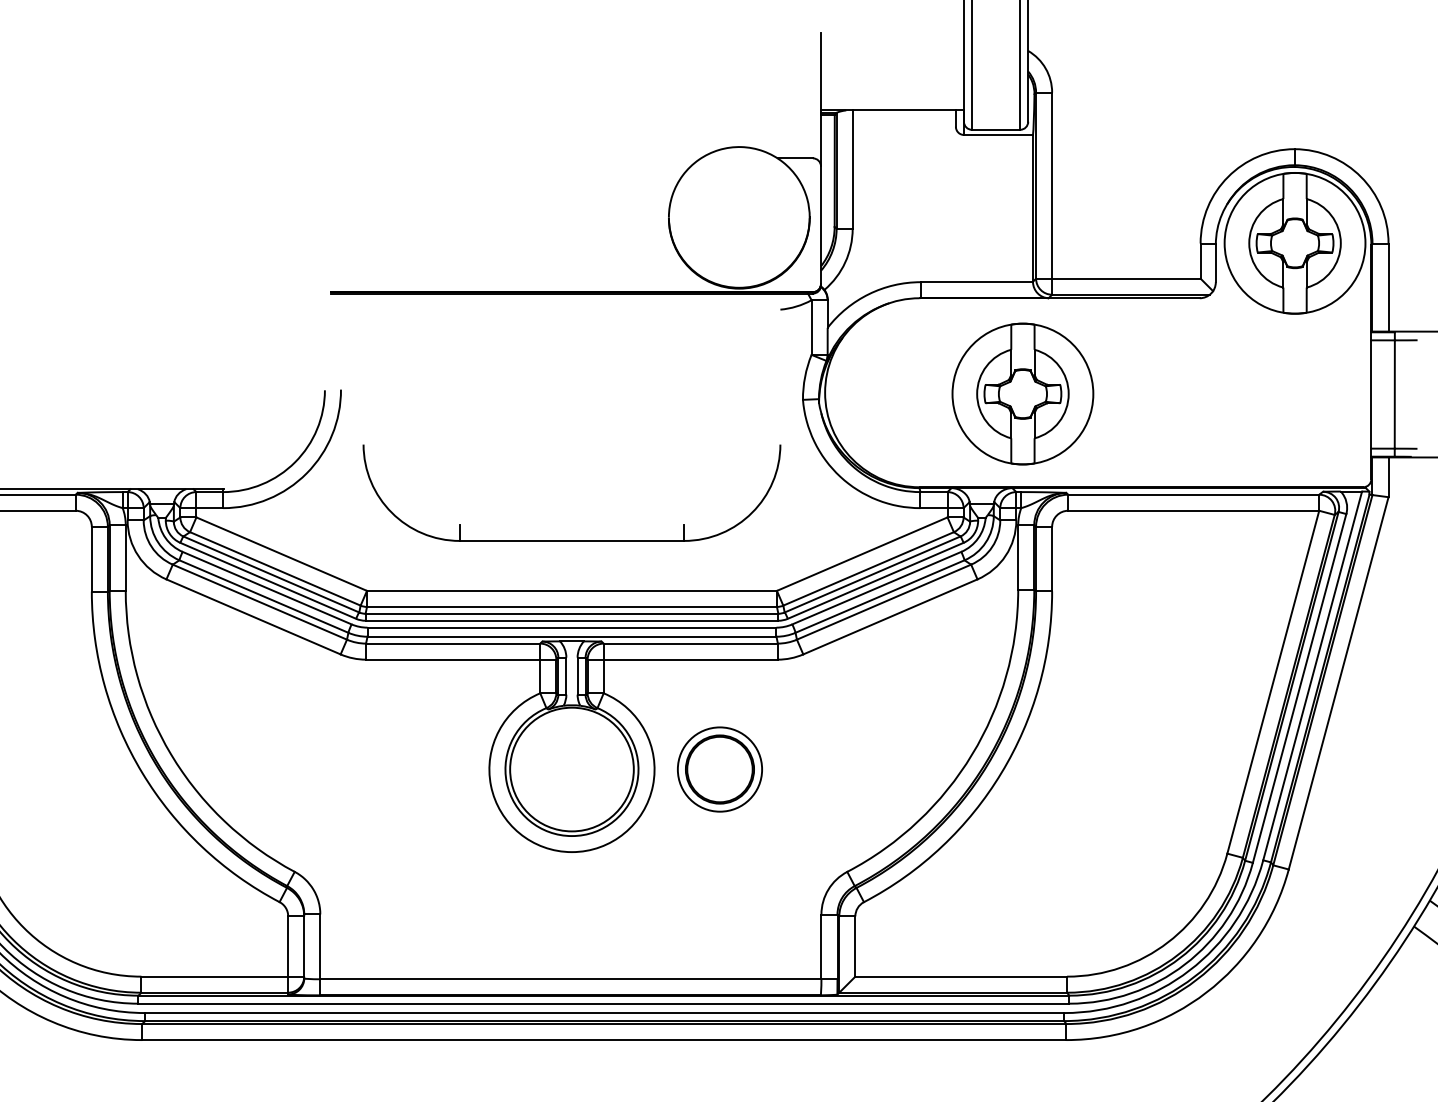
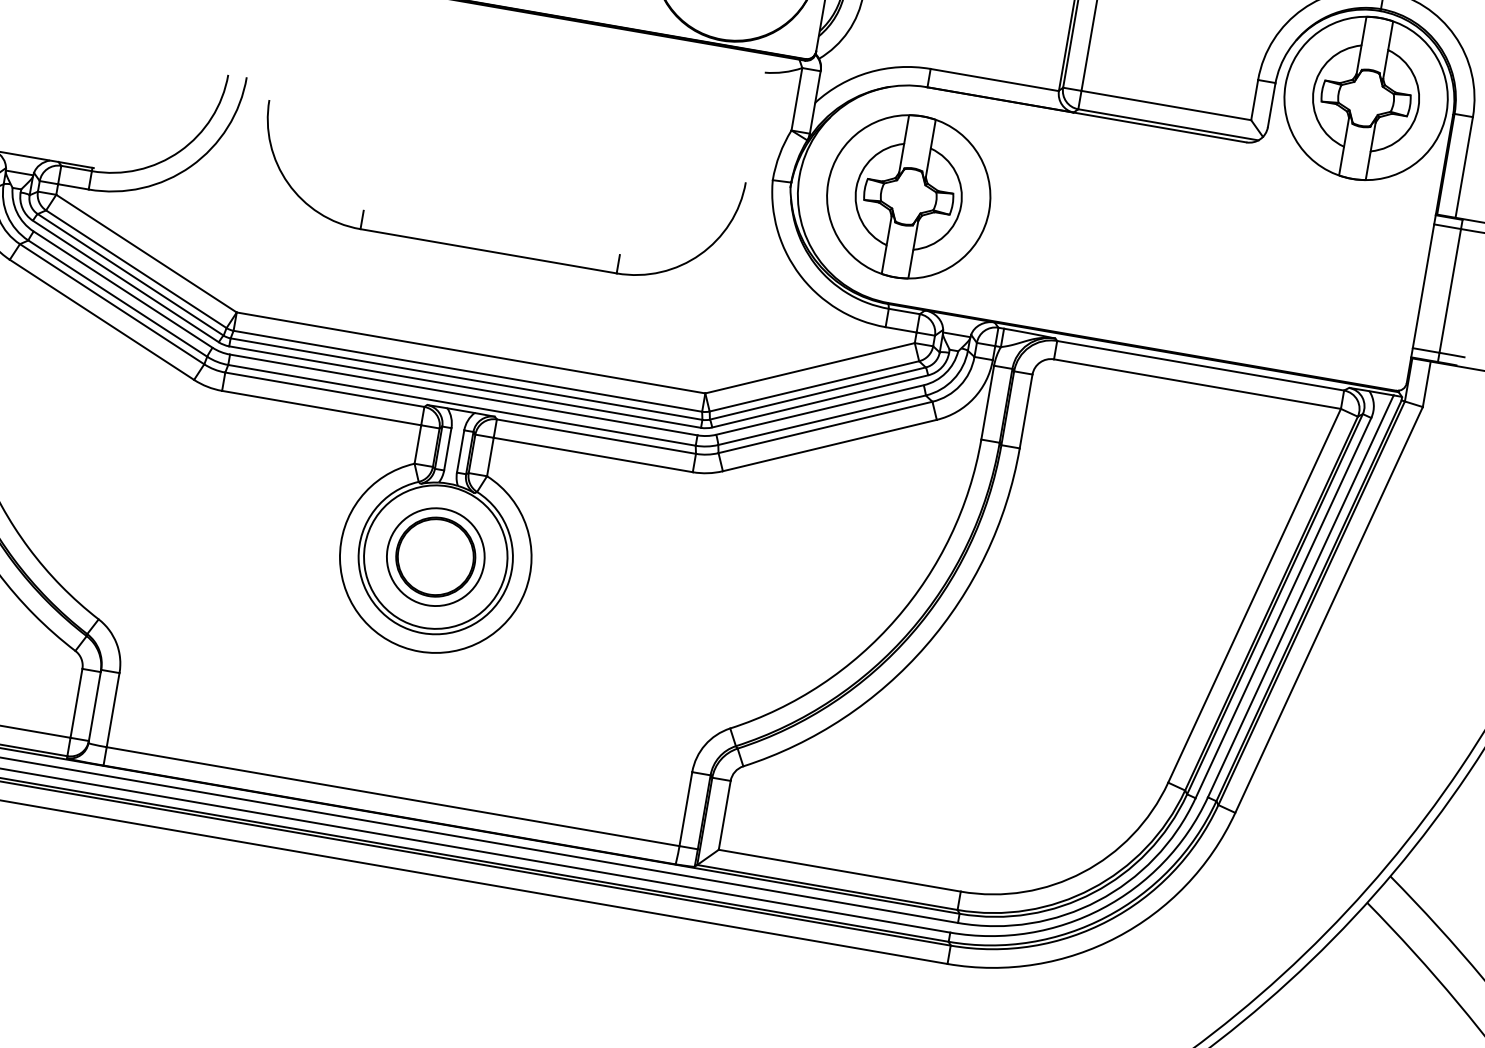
part: (1022, 393) -> (908, 196), moved
part: (571, 540) -> (488, 250), moved
part: (719, 769) -> (435, 556), moved

